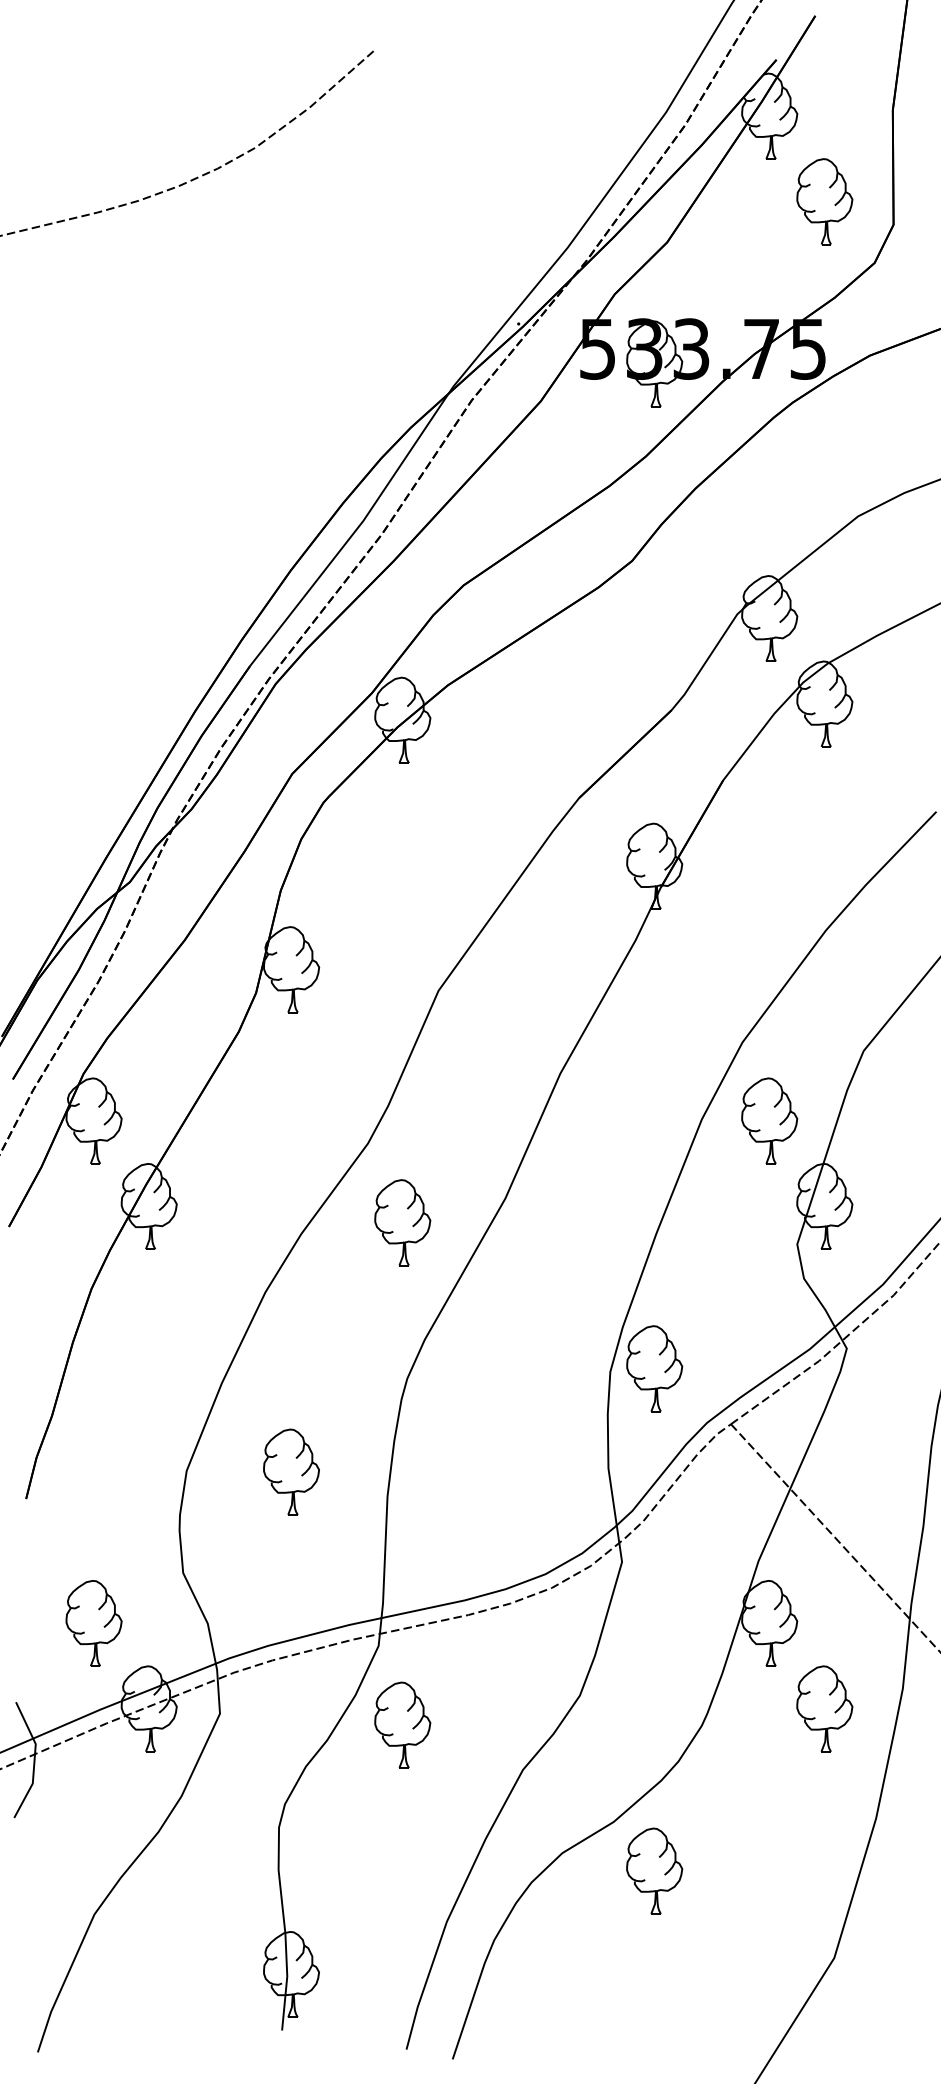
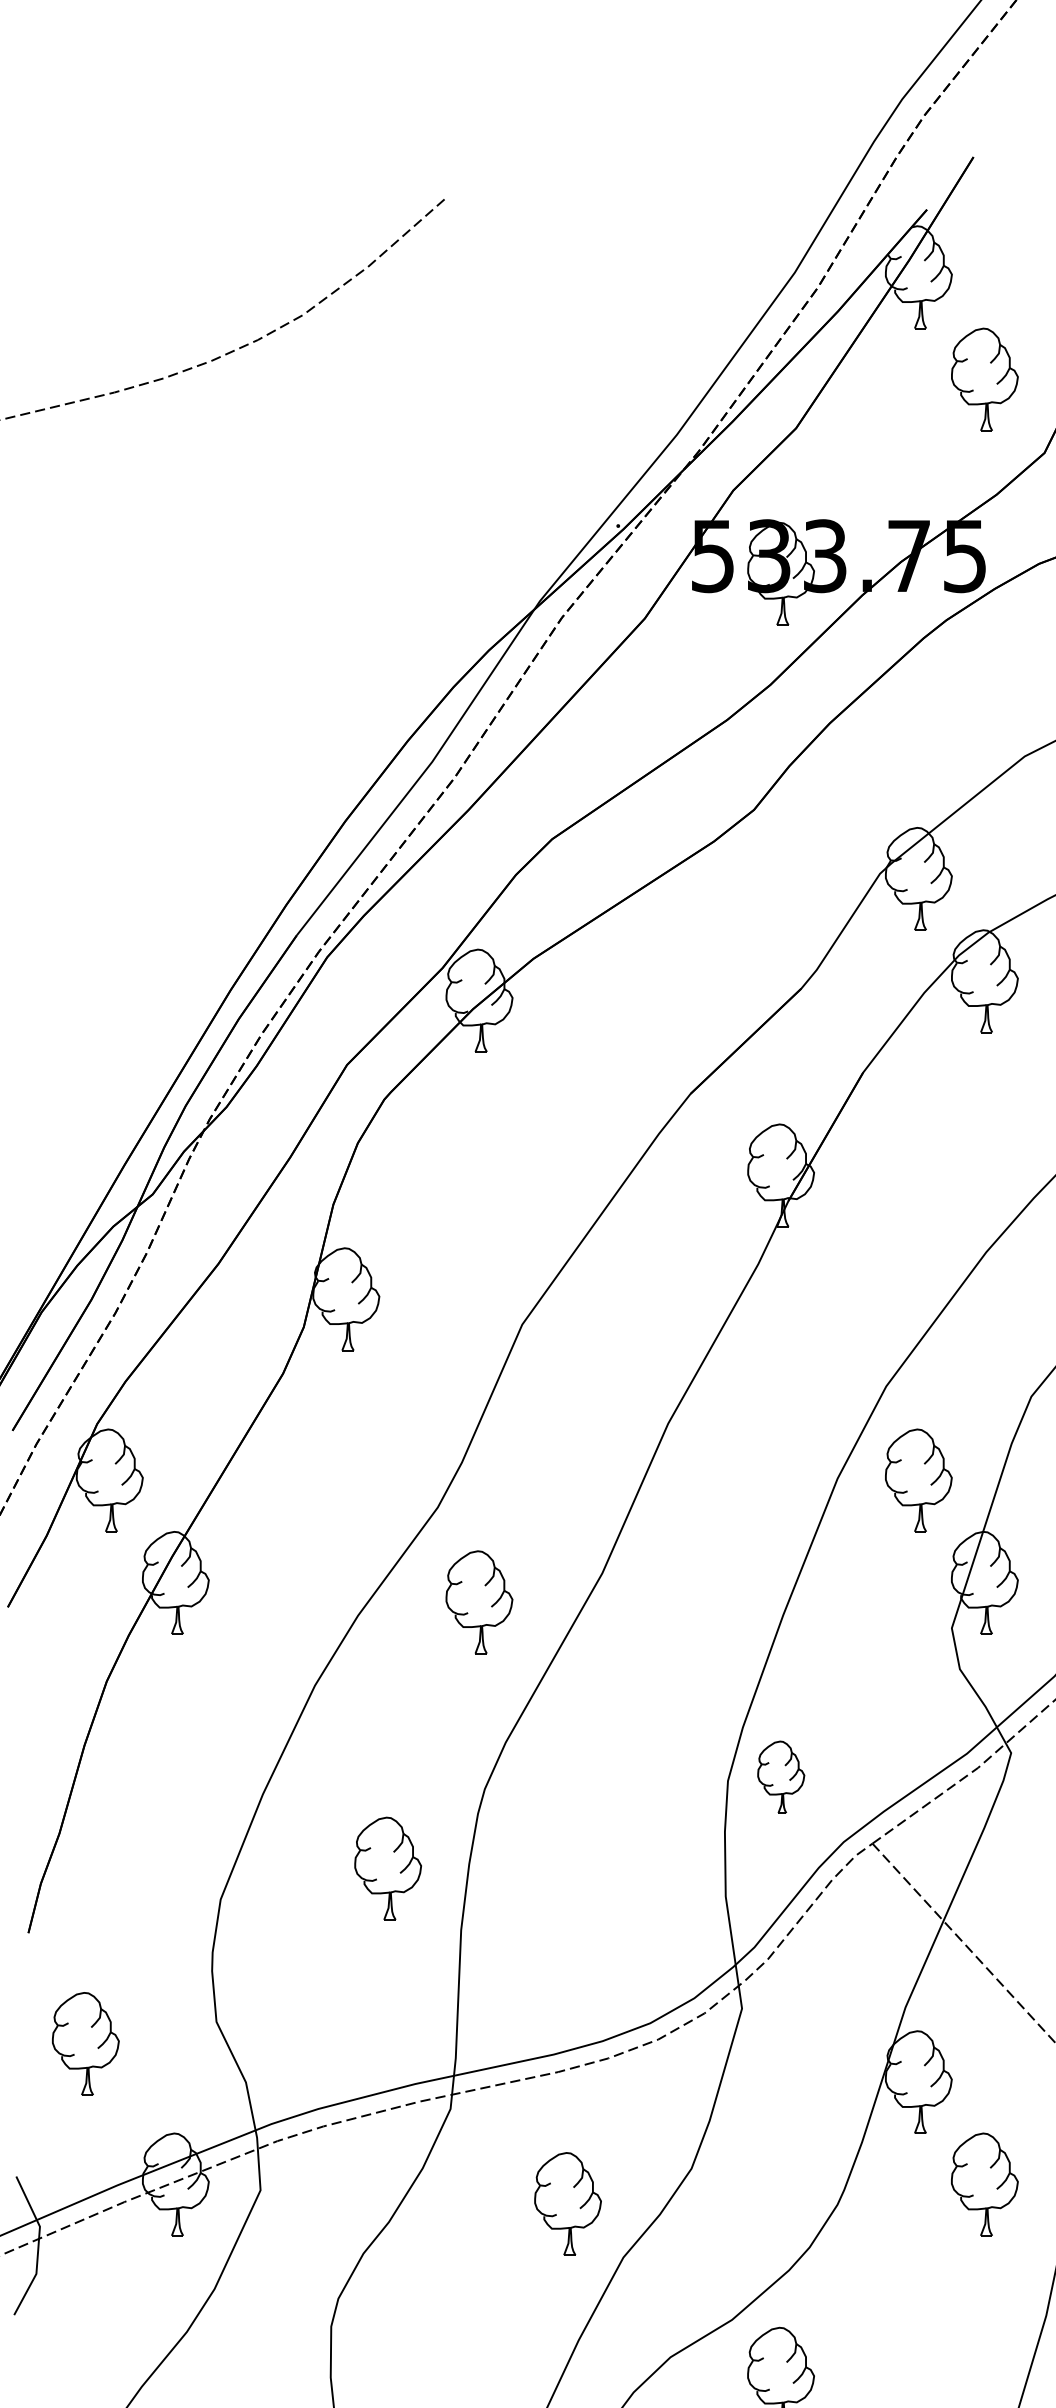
part: (654, 1368) -> (780, 1776), size x0.7
part: (291, 1471) -> (388, 1867), moved
part: (93, 1623) -> (85, 2043), moved
part: (402, 1724) -> (567, 2203), moved

